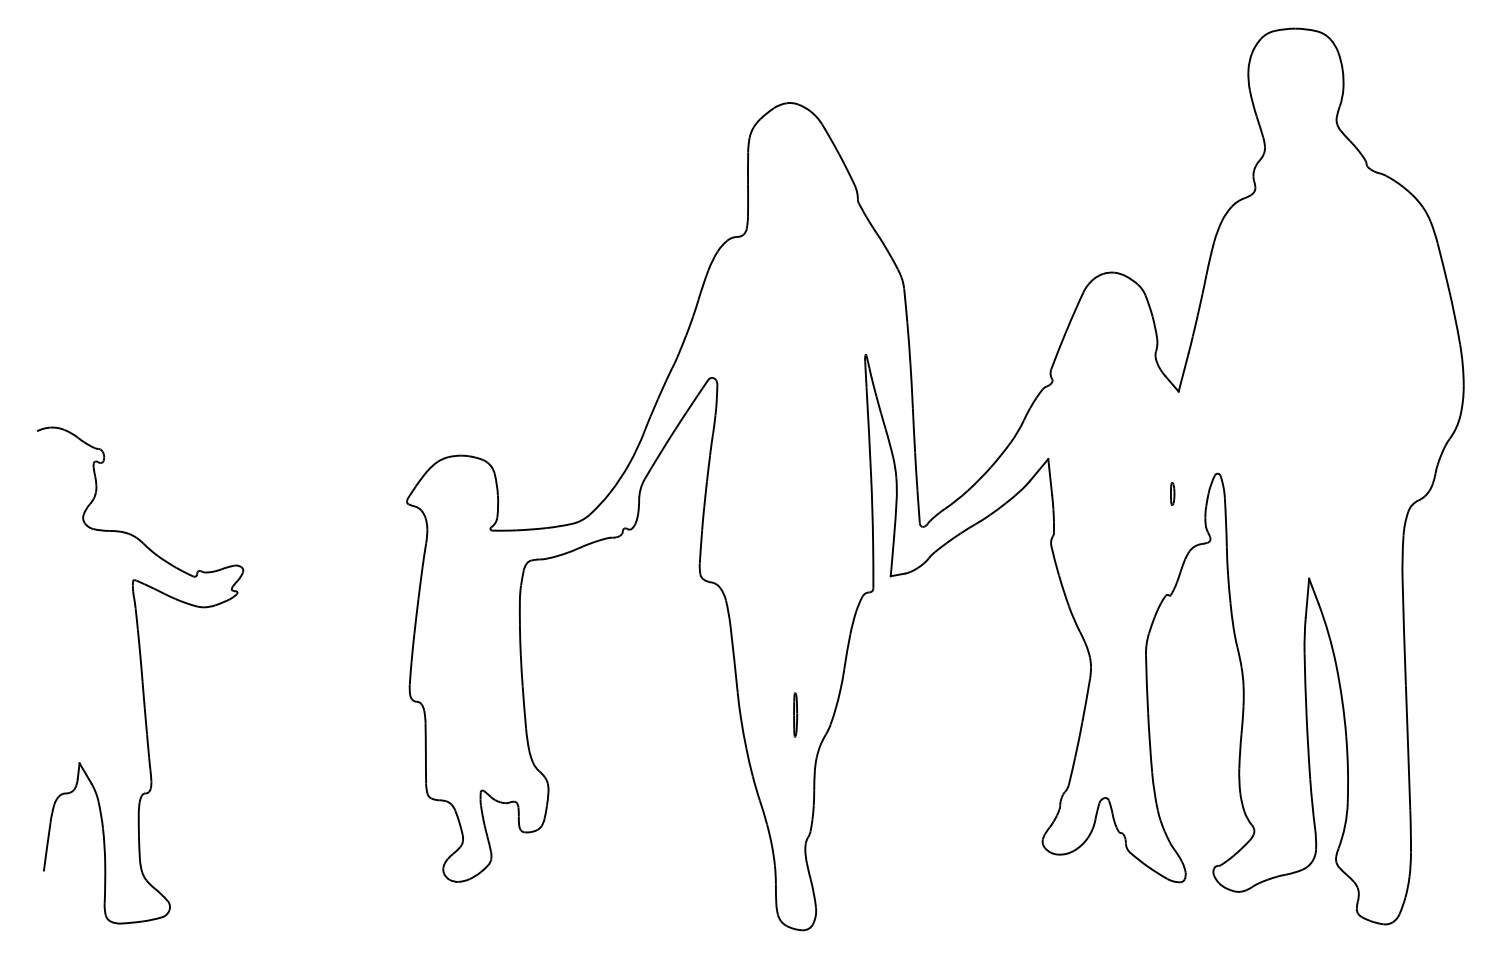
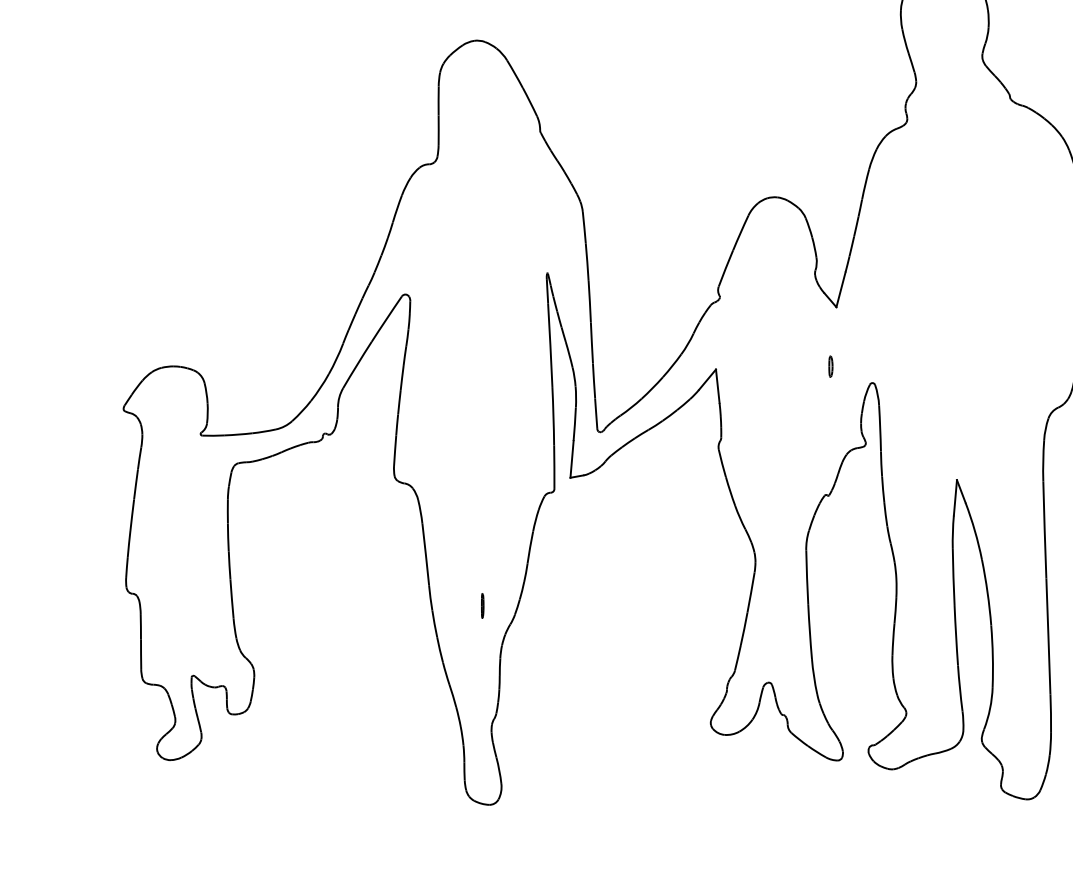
part: (1172, 493) -> (830, 366), moved
part: (795, 714) -> (482, 605), size x0.6

